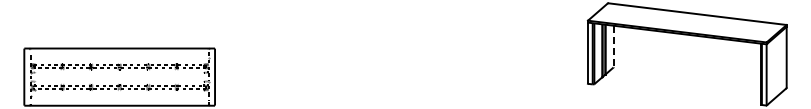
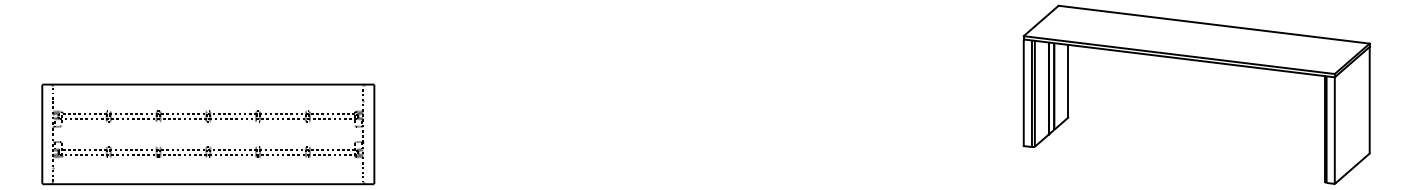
line: (613, 46) -> (1068, 81), dashed -> solid

